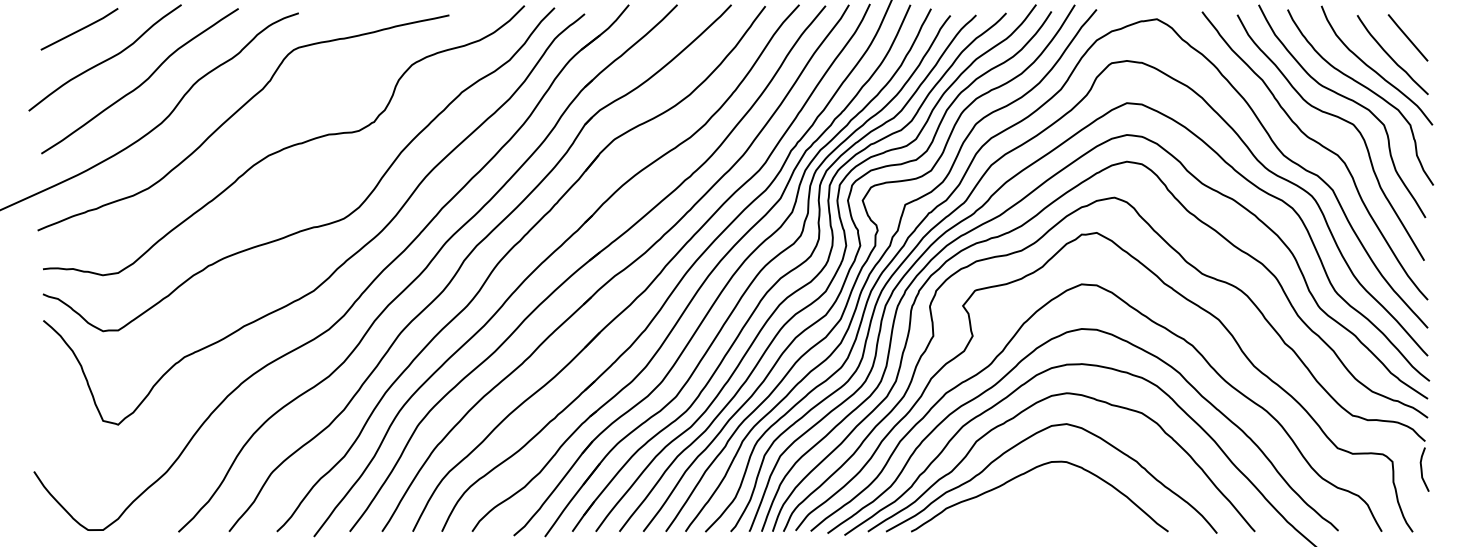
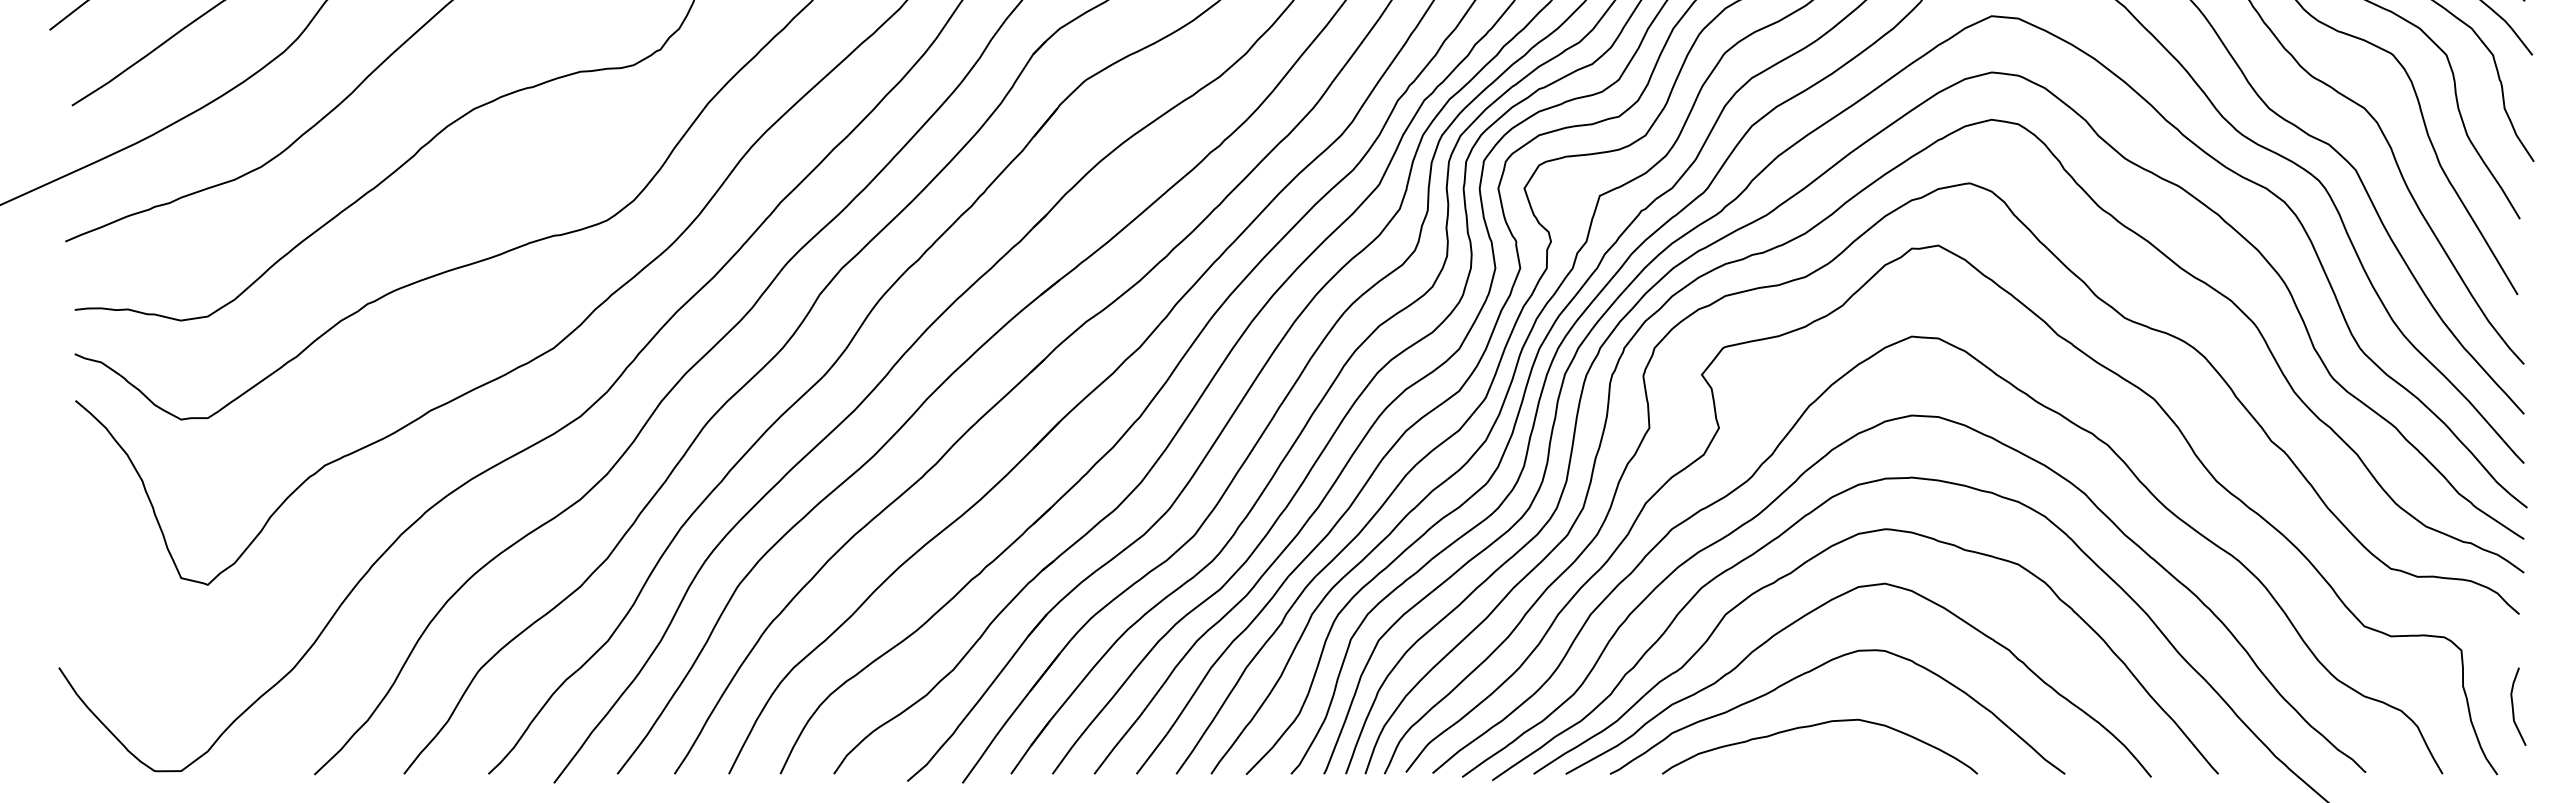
curve: (1422, 469) -> (2514, 706), moved
curve: (1025, 505) -> (1812, 727), added

